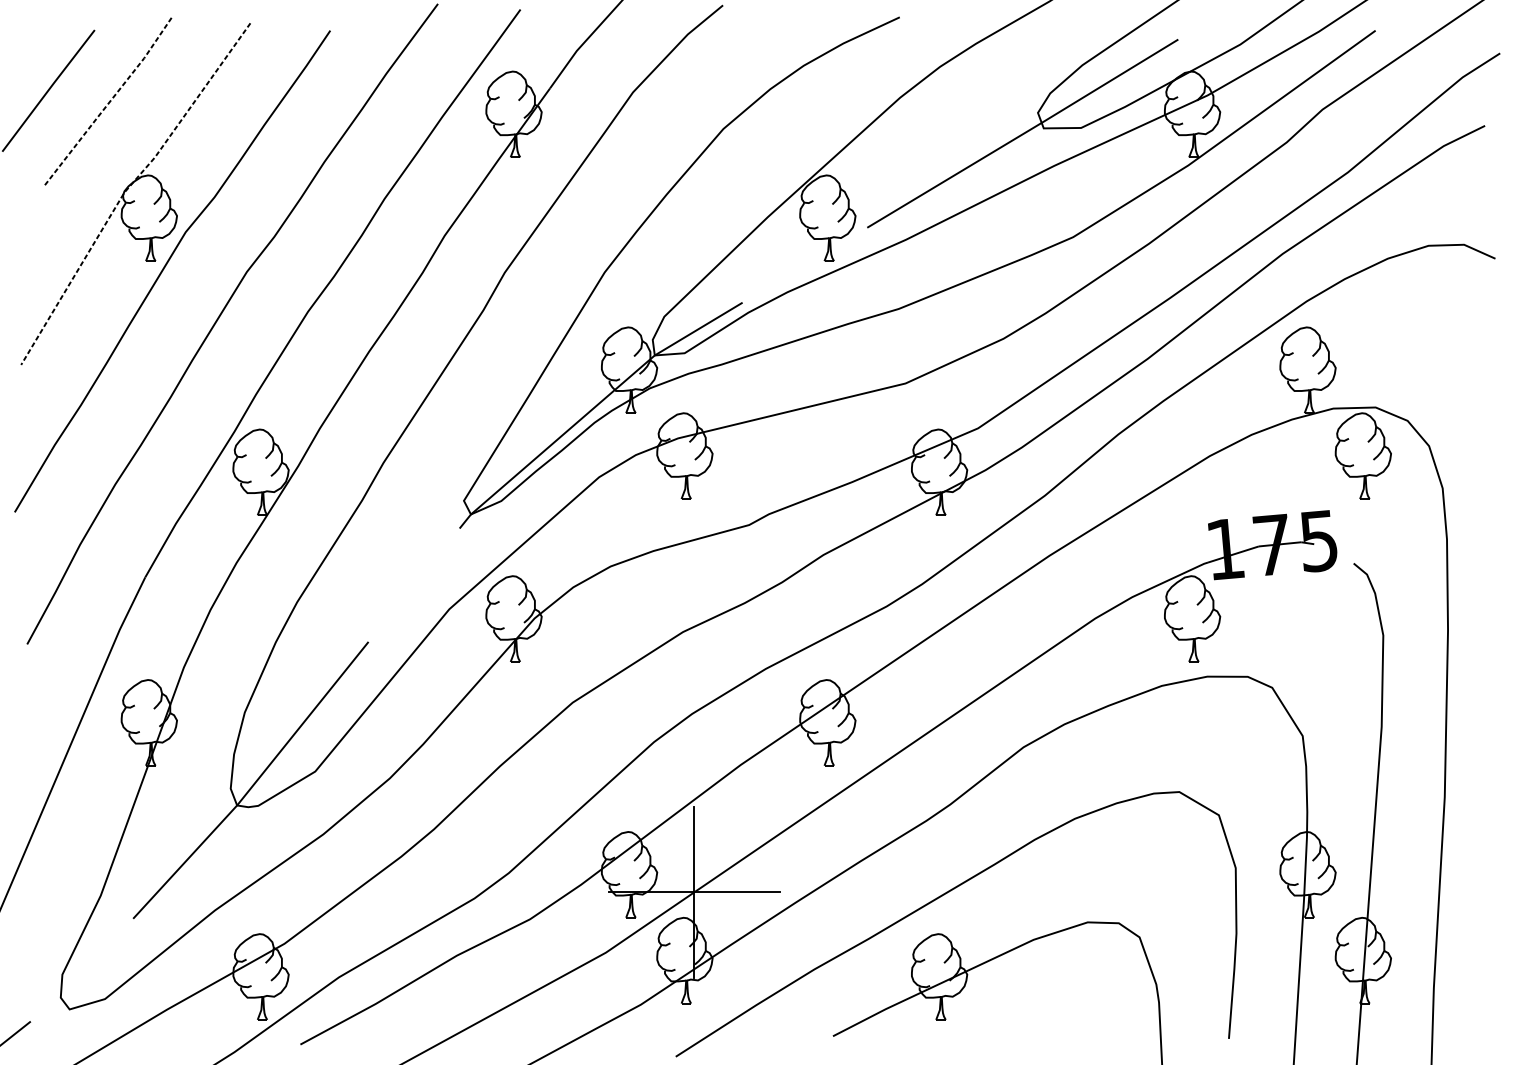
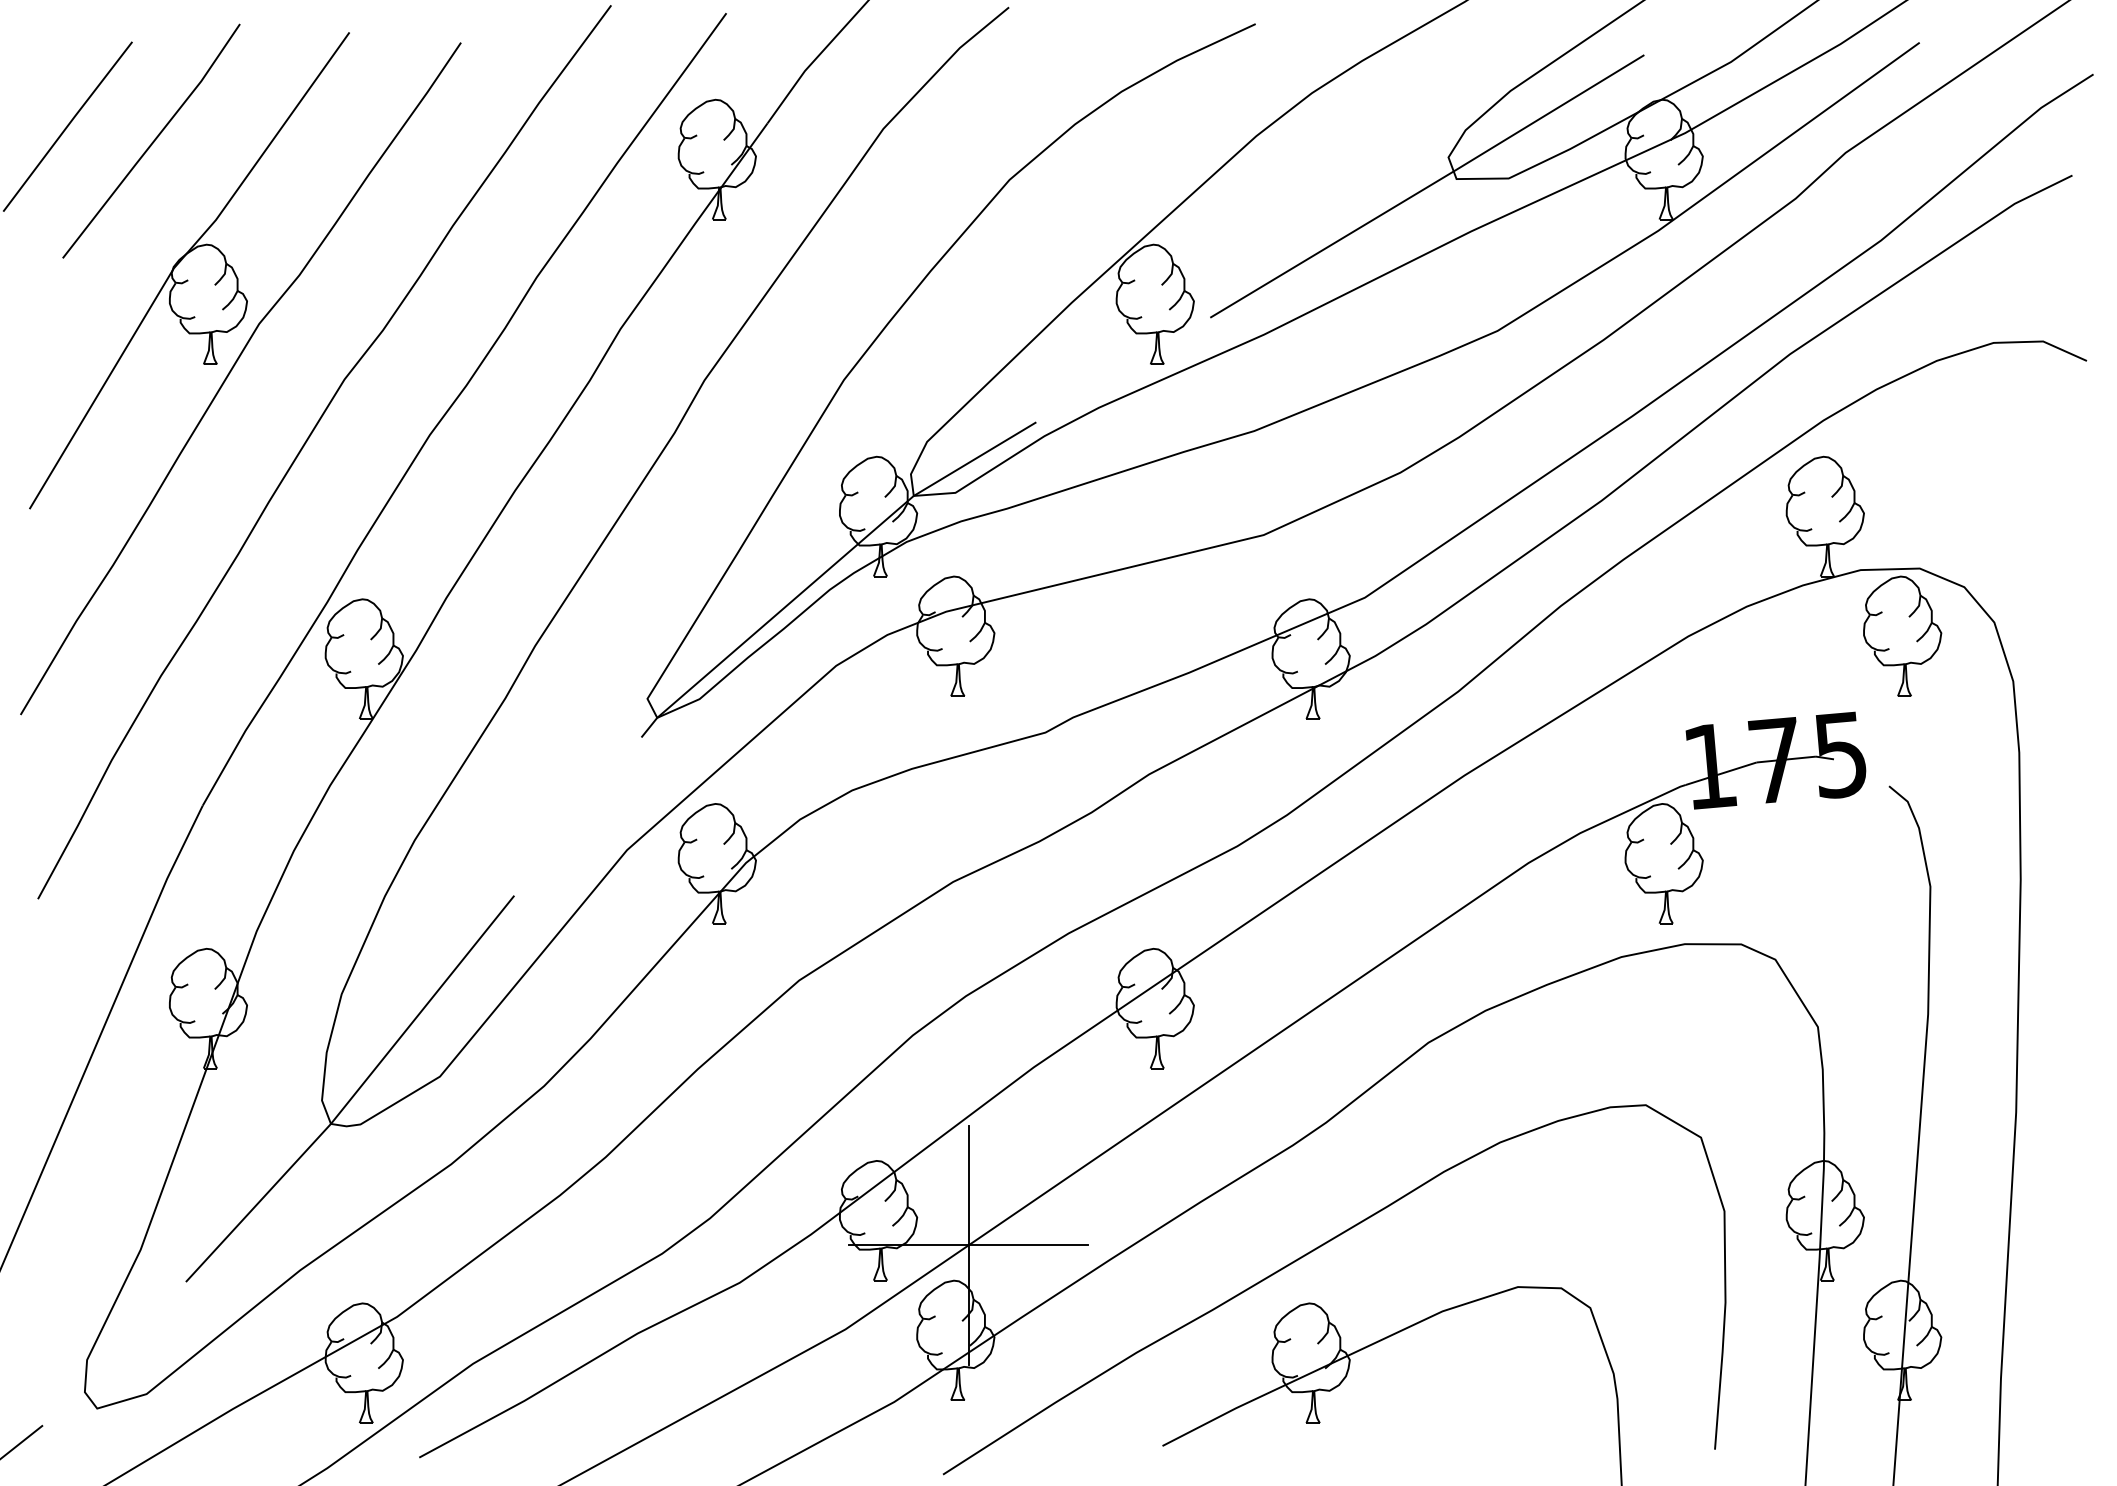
line: (109, 102) -> (153, 142), dashed -> solid
line: (127, 188) -> (178, 263), dashed -> solid

